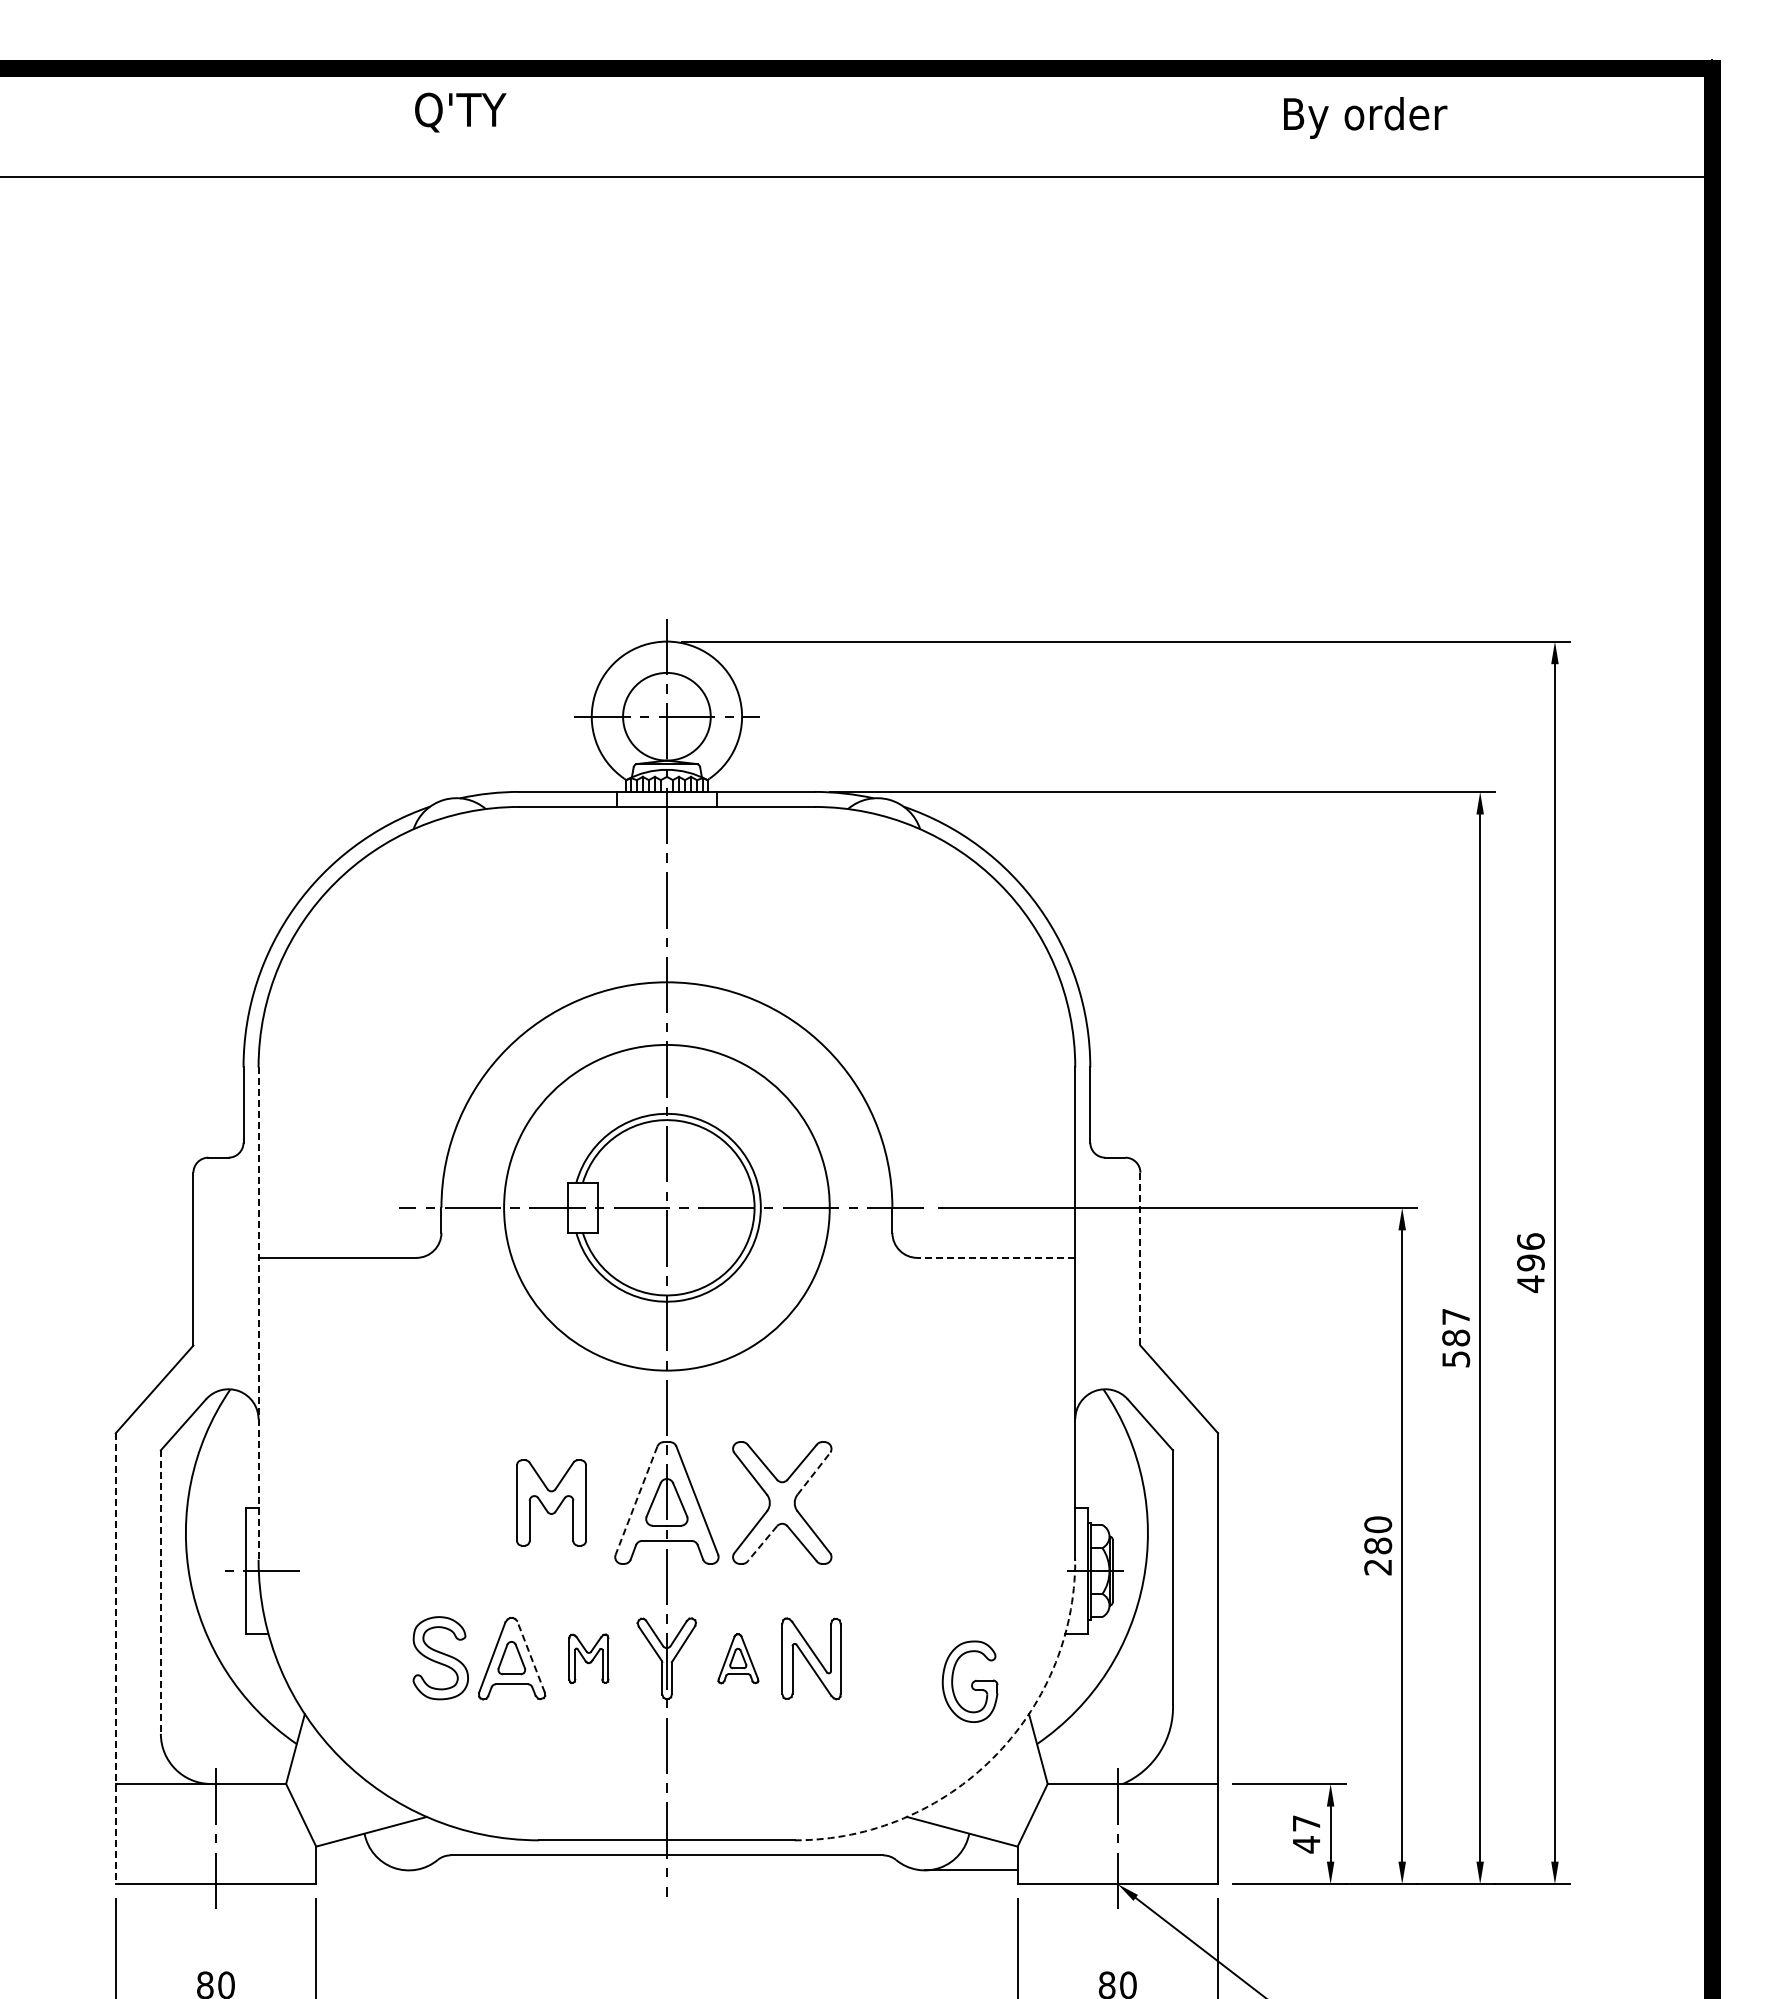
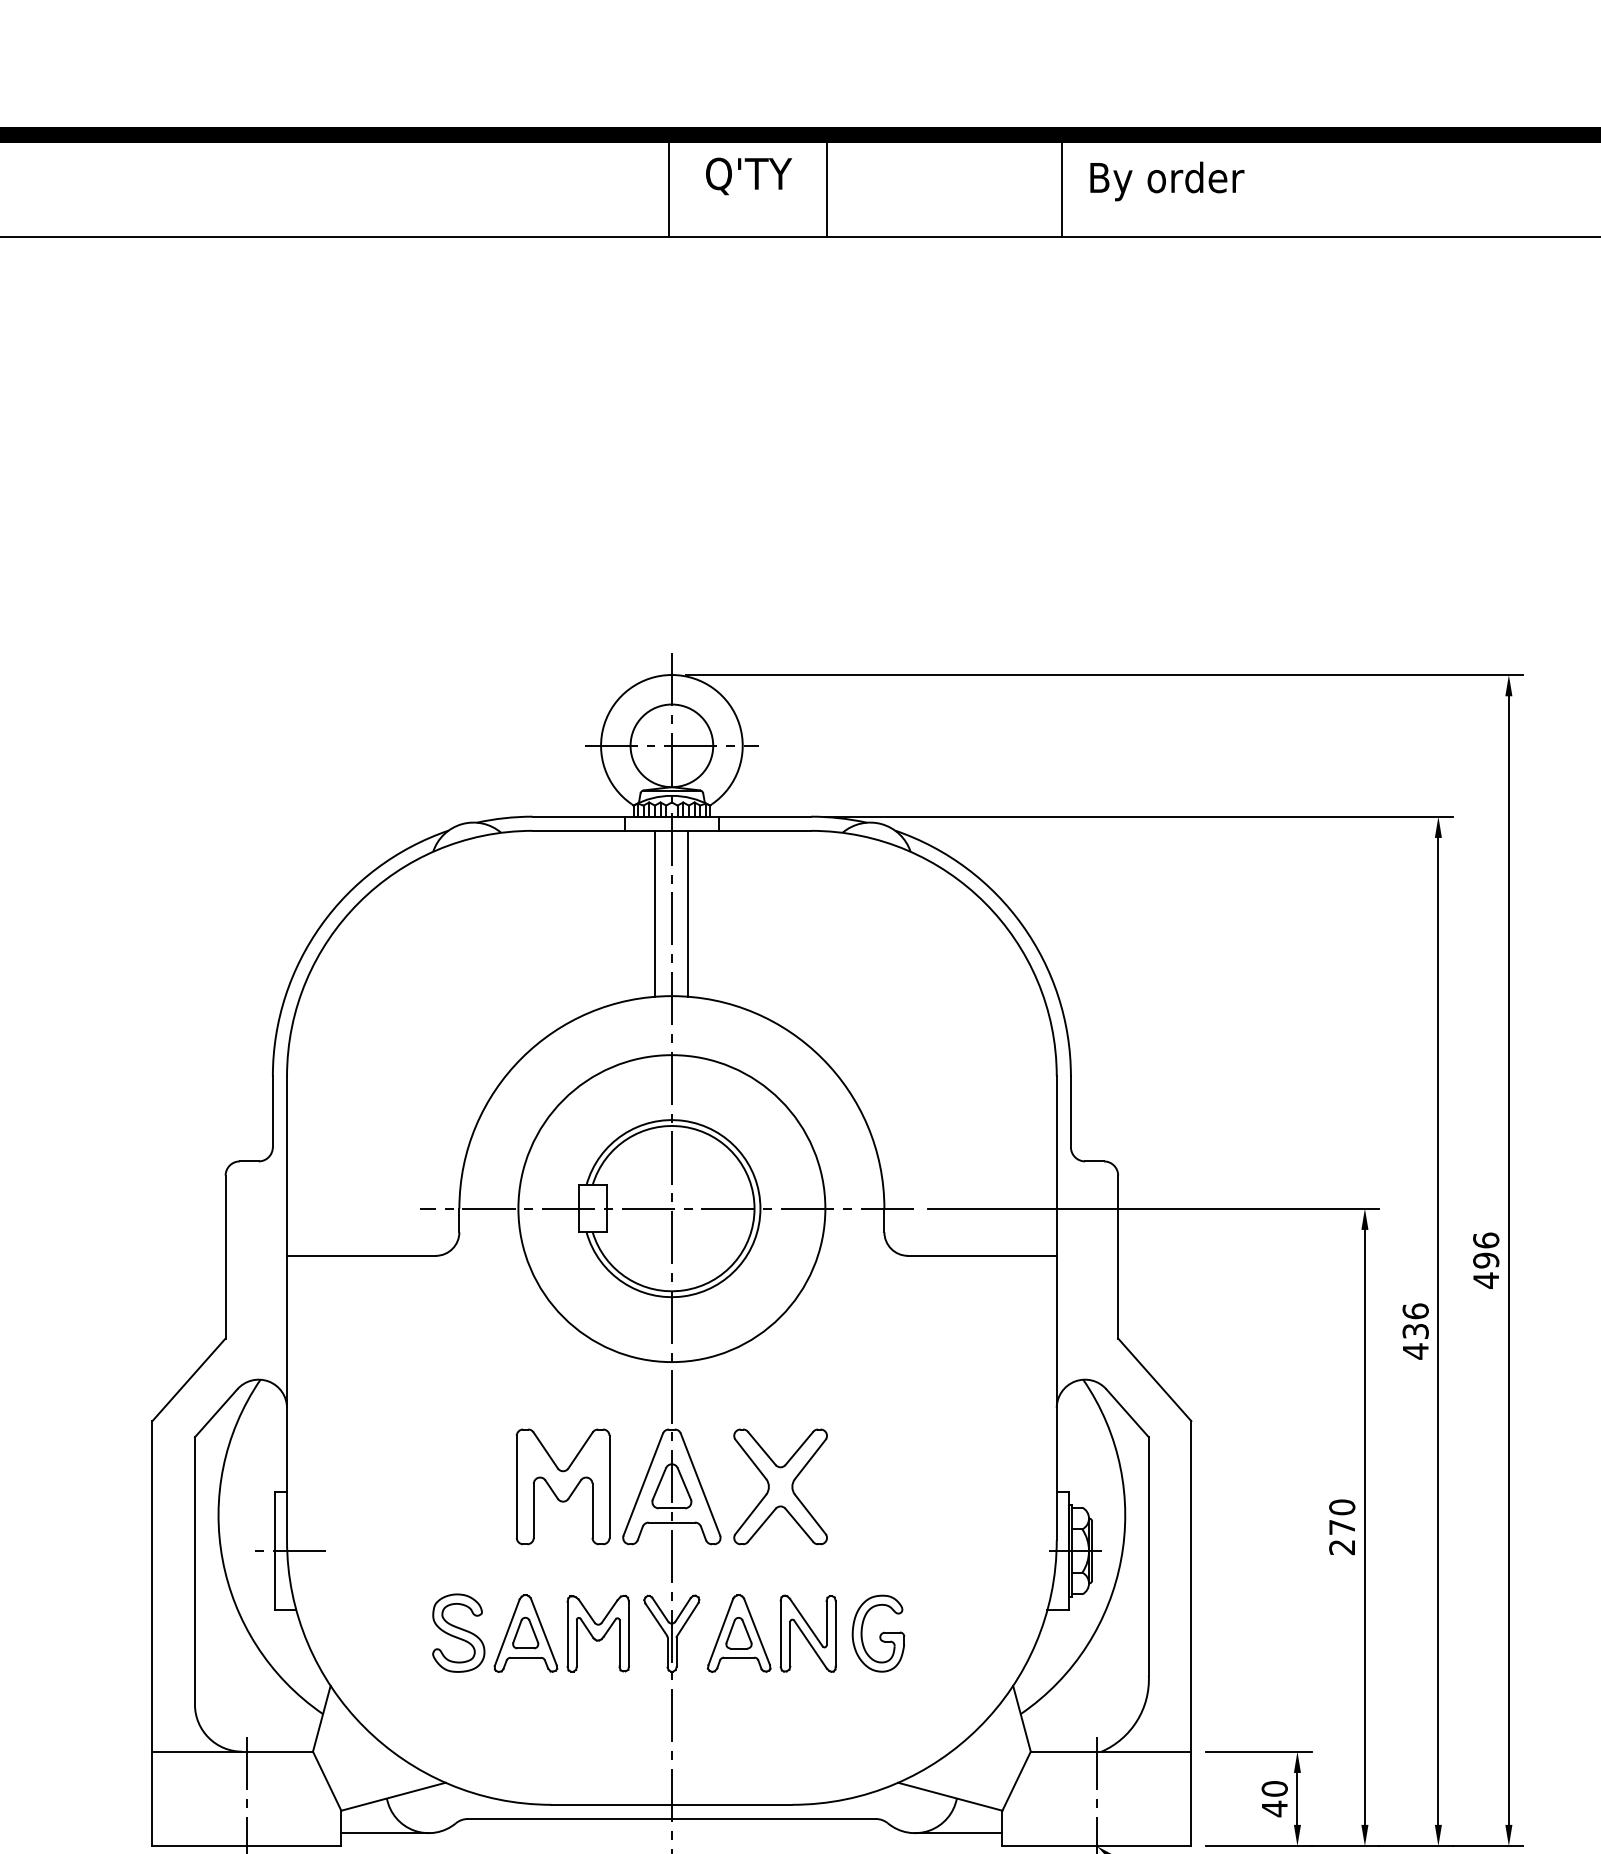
text: (460, 112) -> (748, 176), moved
text: (1365, 117) -> (1167, 181), moved
line: (664, 122) -> (669, 185), added
line: (831, 122) -> (827, 185), added
line: (1081, 122) -> (1062, 185), added
line: (649, 894) -> (655, 913), added
line: (684, 894) -> (688, 913), added
line: (996, 1257) -> (982, 1255), dashed -> solid
line: (1140, 1259) -> (1118, 1257), dashed -> solid
line: (258, 1314) -> (286, 1309), dashed -> solid
text: (1456, 1338) -> (1416, 1331), 587 -> 436
line: (814, 1473) -> (810, 1459), dashed -> solid
line: (636, 1500) -> (643, 1484), dashed -> solid
part: (551, 1502) -> (563, 1486), size x1.43
line: (762, 1543) -> (761, 1525), dashed -> solid
text: (1378, 1545) -> (1342, 1526), 280 -> 270
line: (160, 1592) -> (194, 1571), dashed -> solid
line: (530, 1656) -> (543, 1631), dashed -> solid
part: (588, 1658) -> (597, 1633), size x1.67
part: (738, 1658) -> (739, 1633), size x1.67
line: (115, 1659) -> (152, 1634), dashed -> solid
part: (969, 1681) -> (877, 1633), moved
arc: (993, 1758) -> (979, 1727), dashed -> solid
text: (1306, 1823) -> (1274, 1788), 47 -> 40
line: (362, 1870) -> (384, 1833), added

